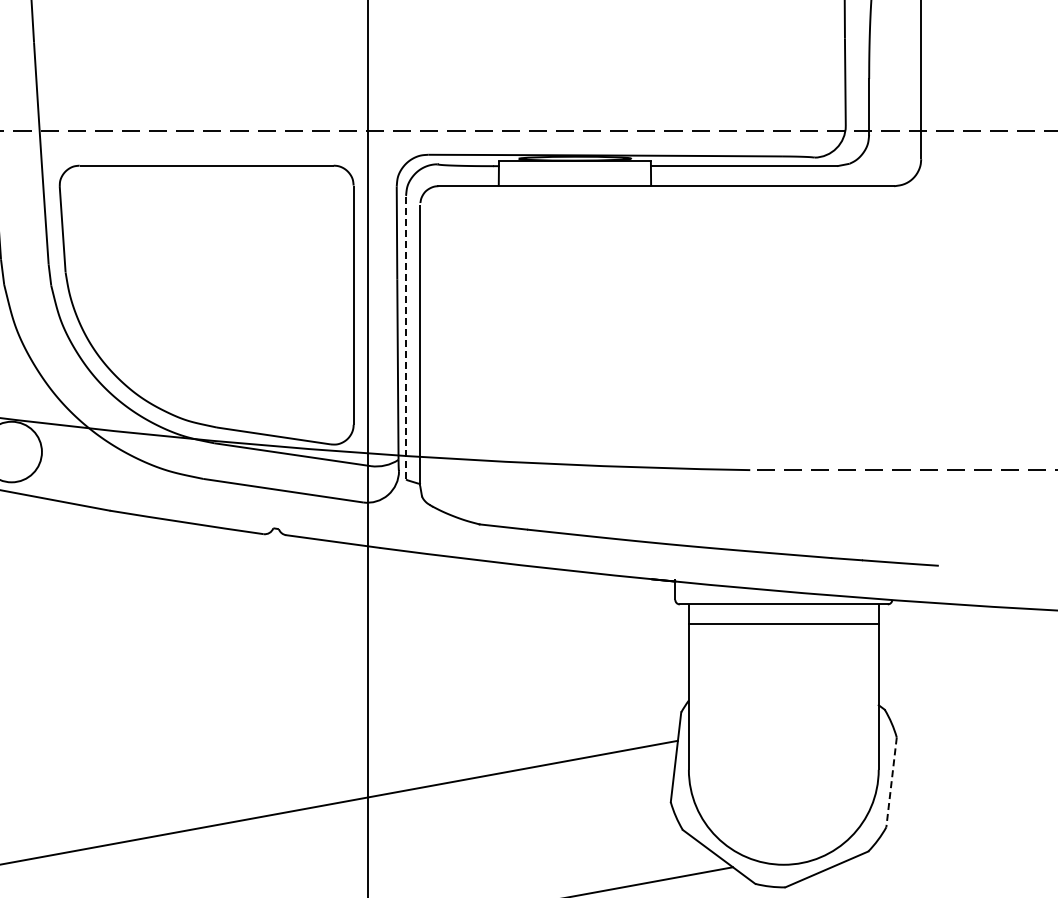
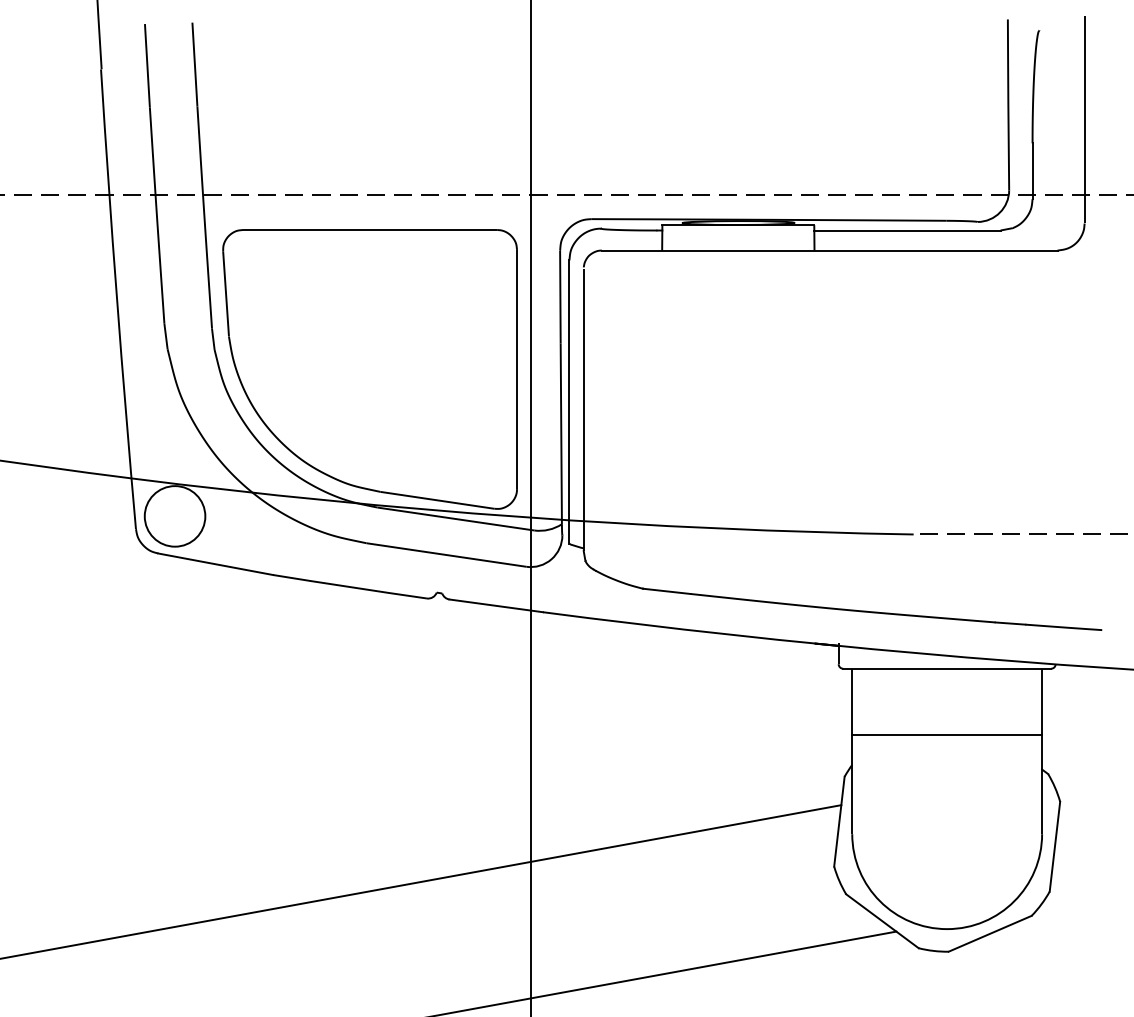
line: (406, 338) -> (569, 402), dashed -> solid
line: (784, 624) -> (947, 734), moved
line: (891, 783) -> (1054, 847), dashed -> solid

